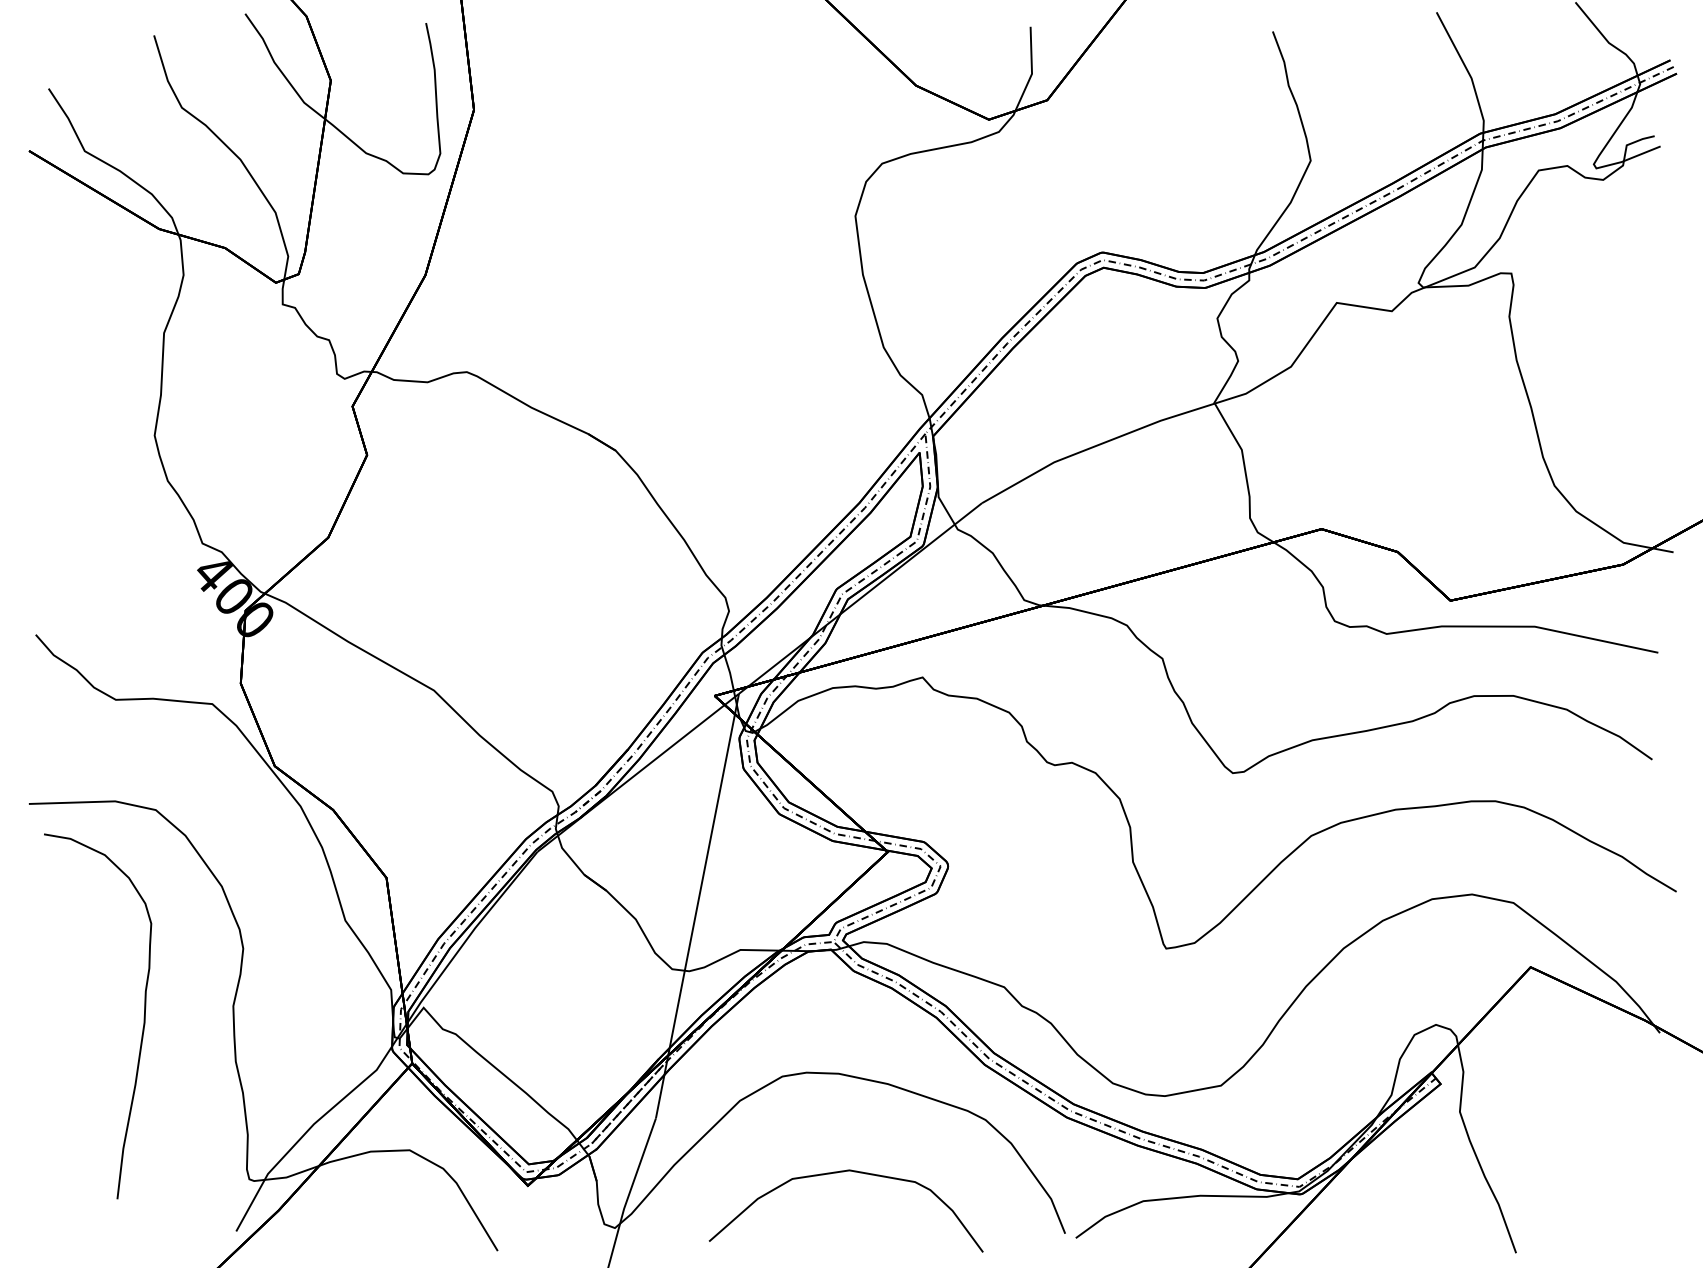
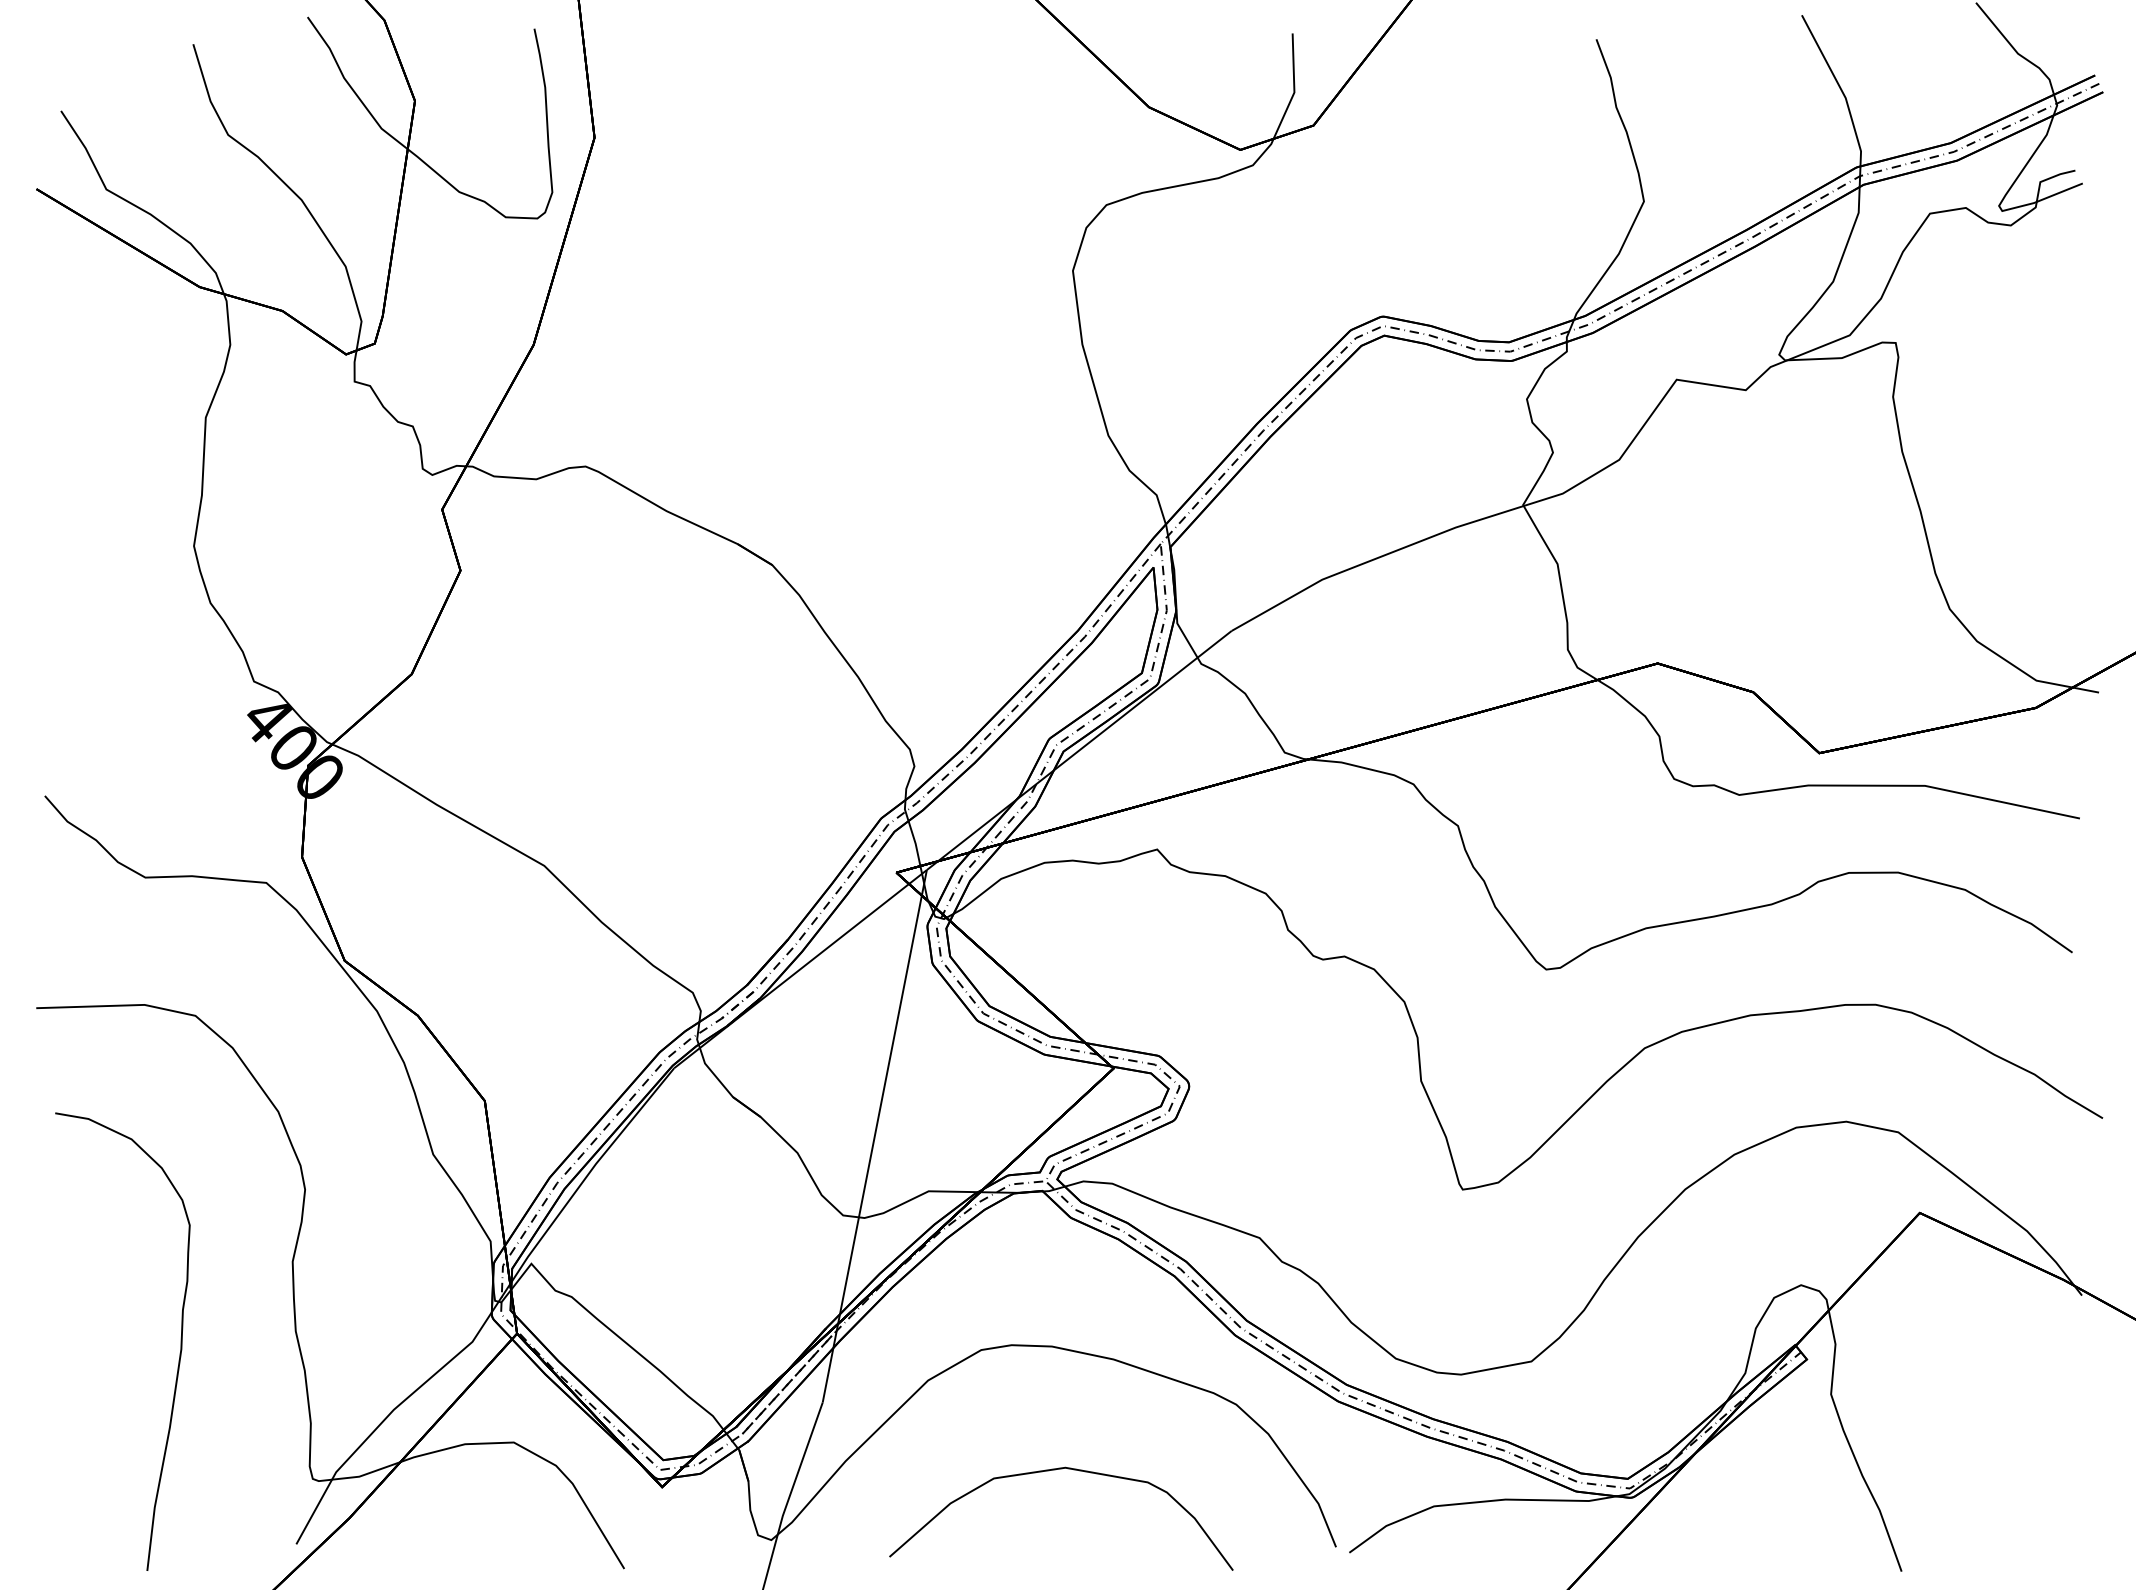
curve: (143, 1016) -> (180, 1341), moved

